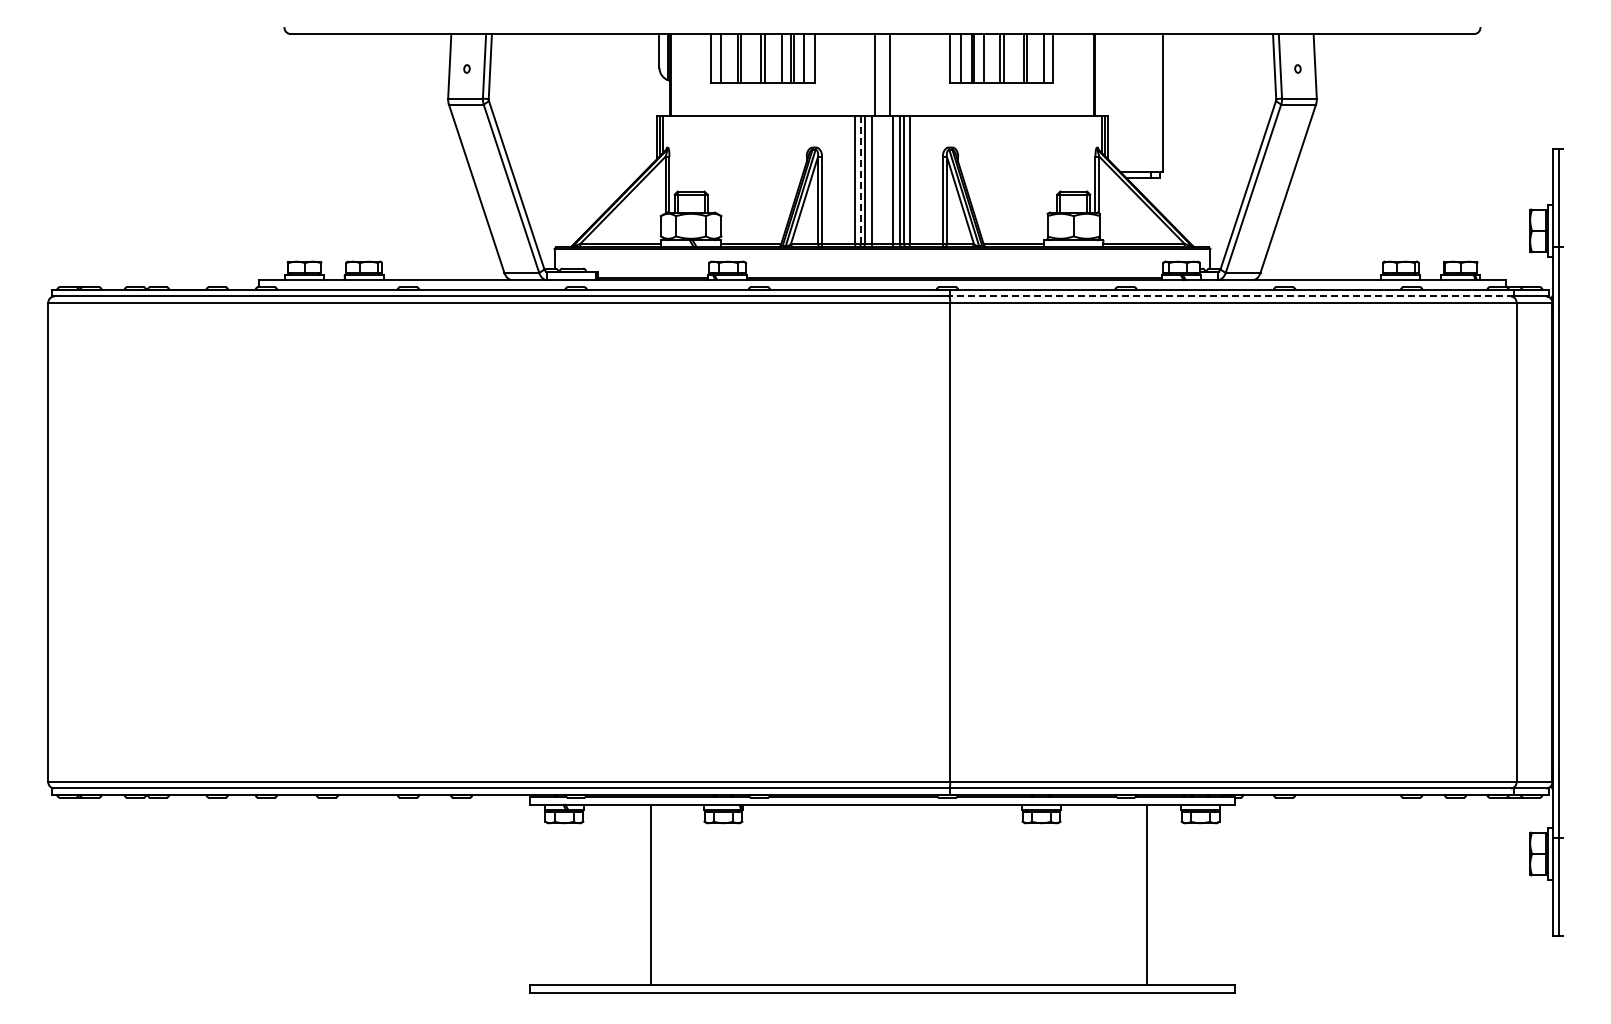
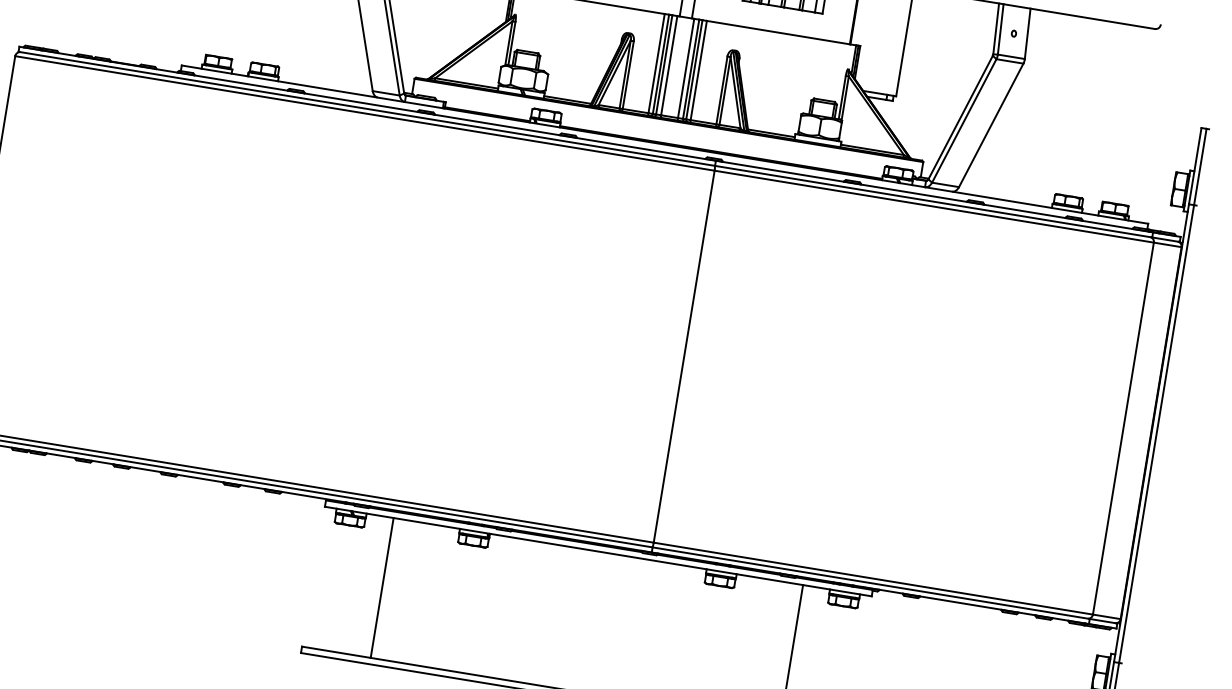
line: (860, 180) -> (660, 64), dashed -> solid
line: (1231, 296) -> (933, 201), dashed -> solid
line: (651, 894) -> (382, 587), moved

